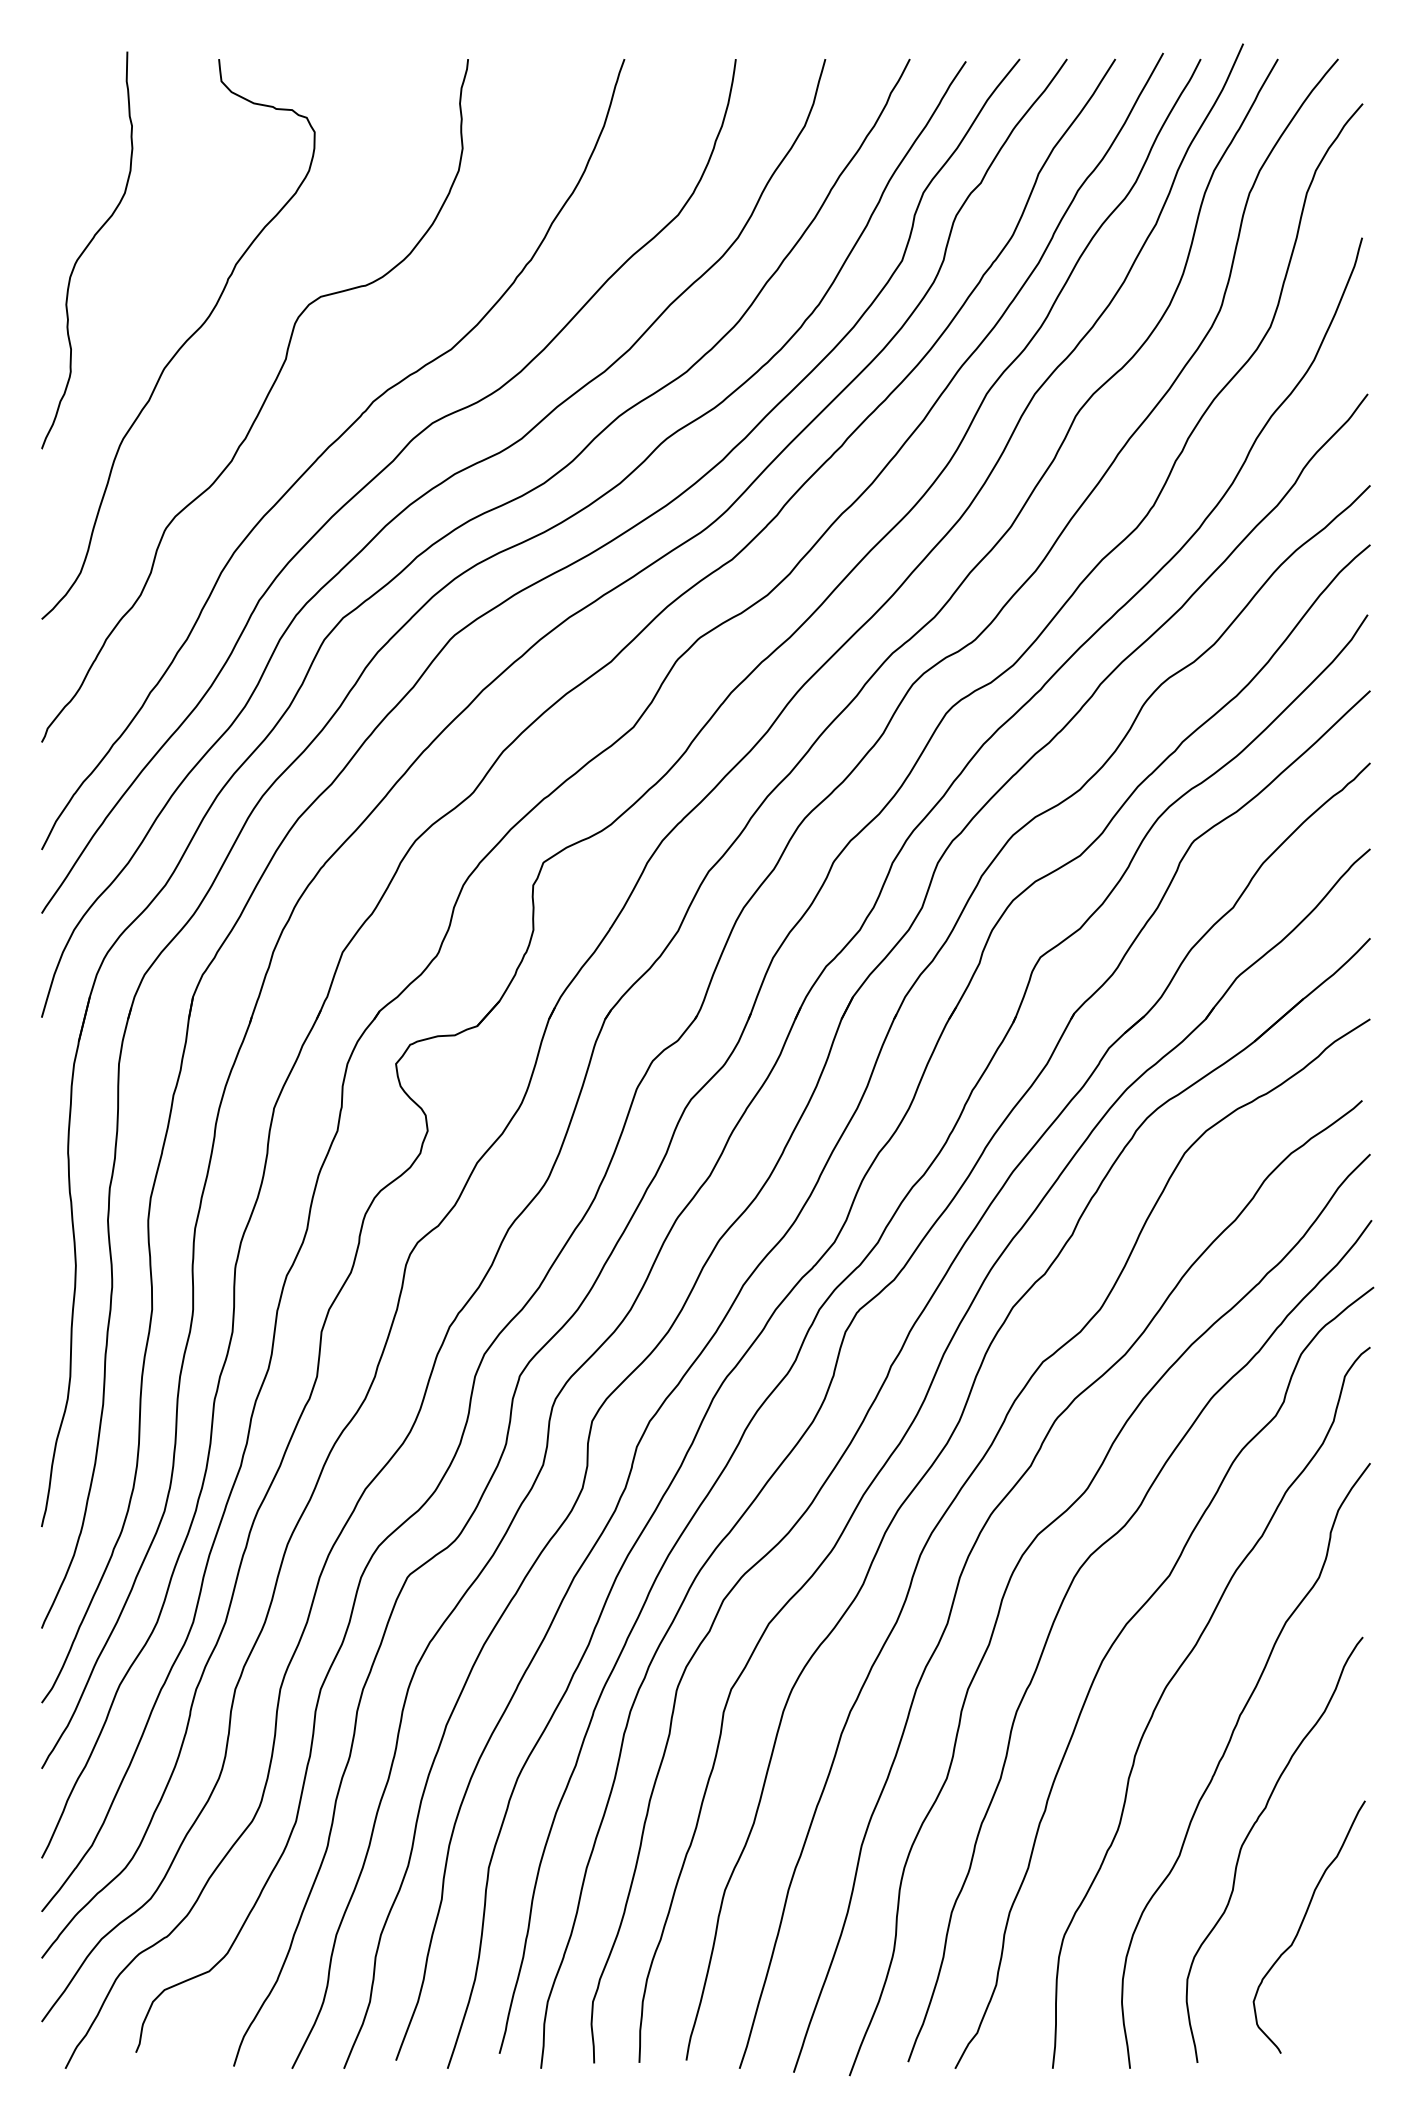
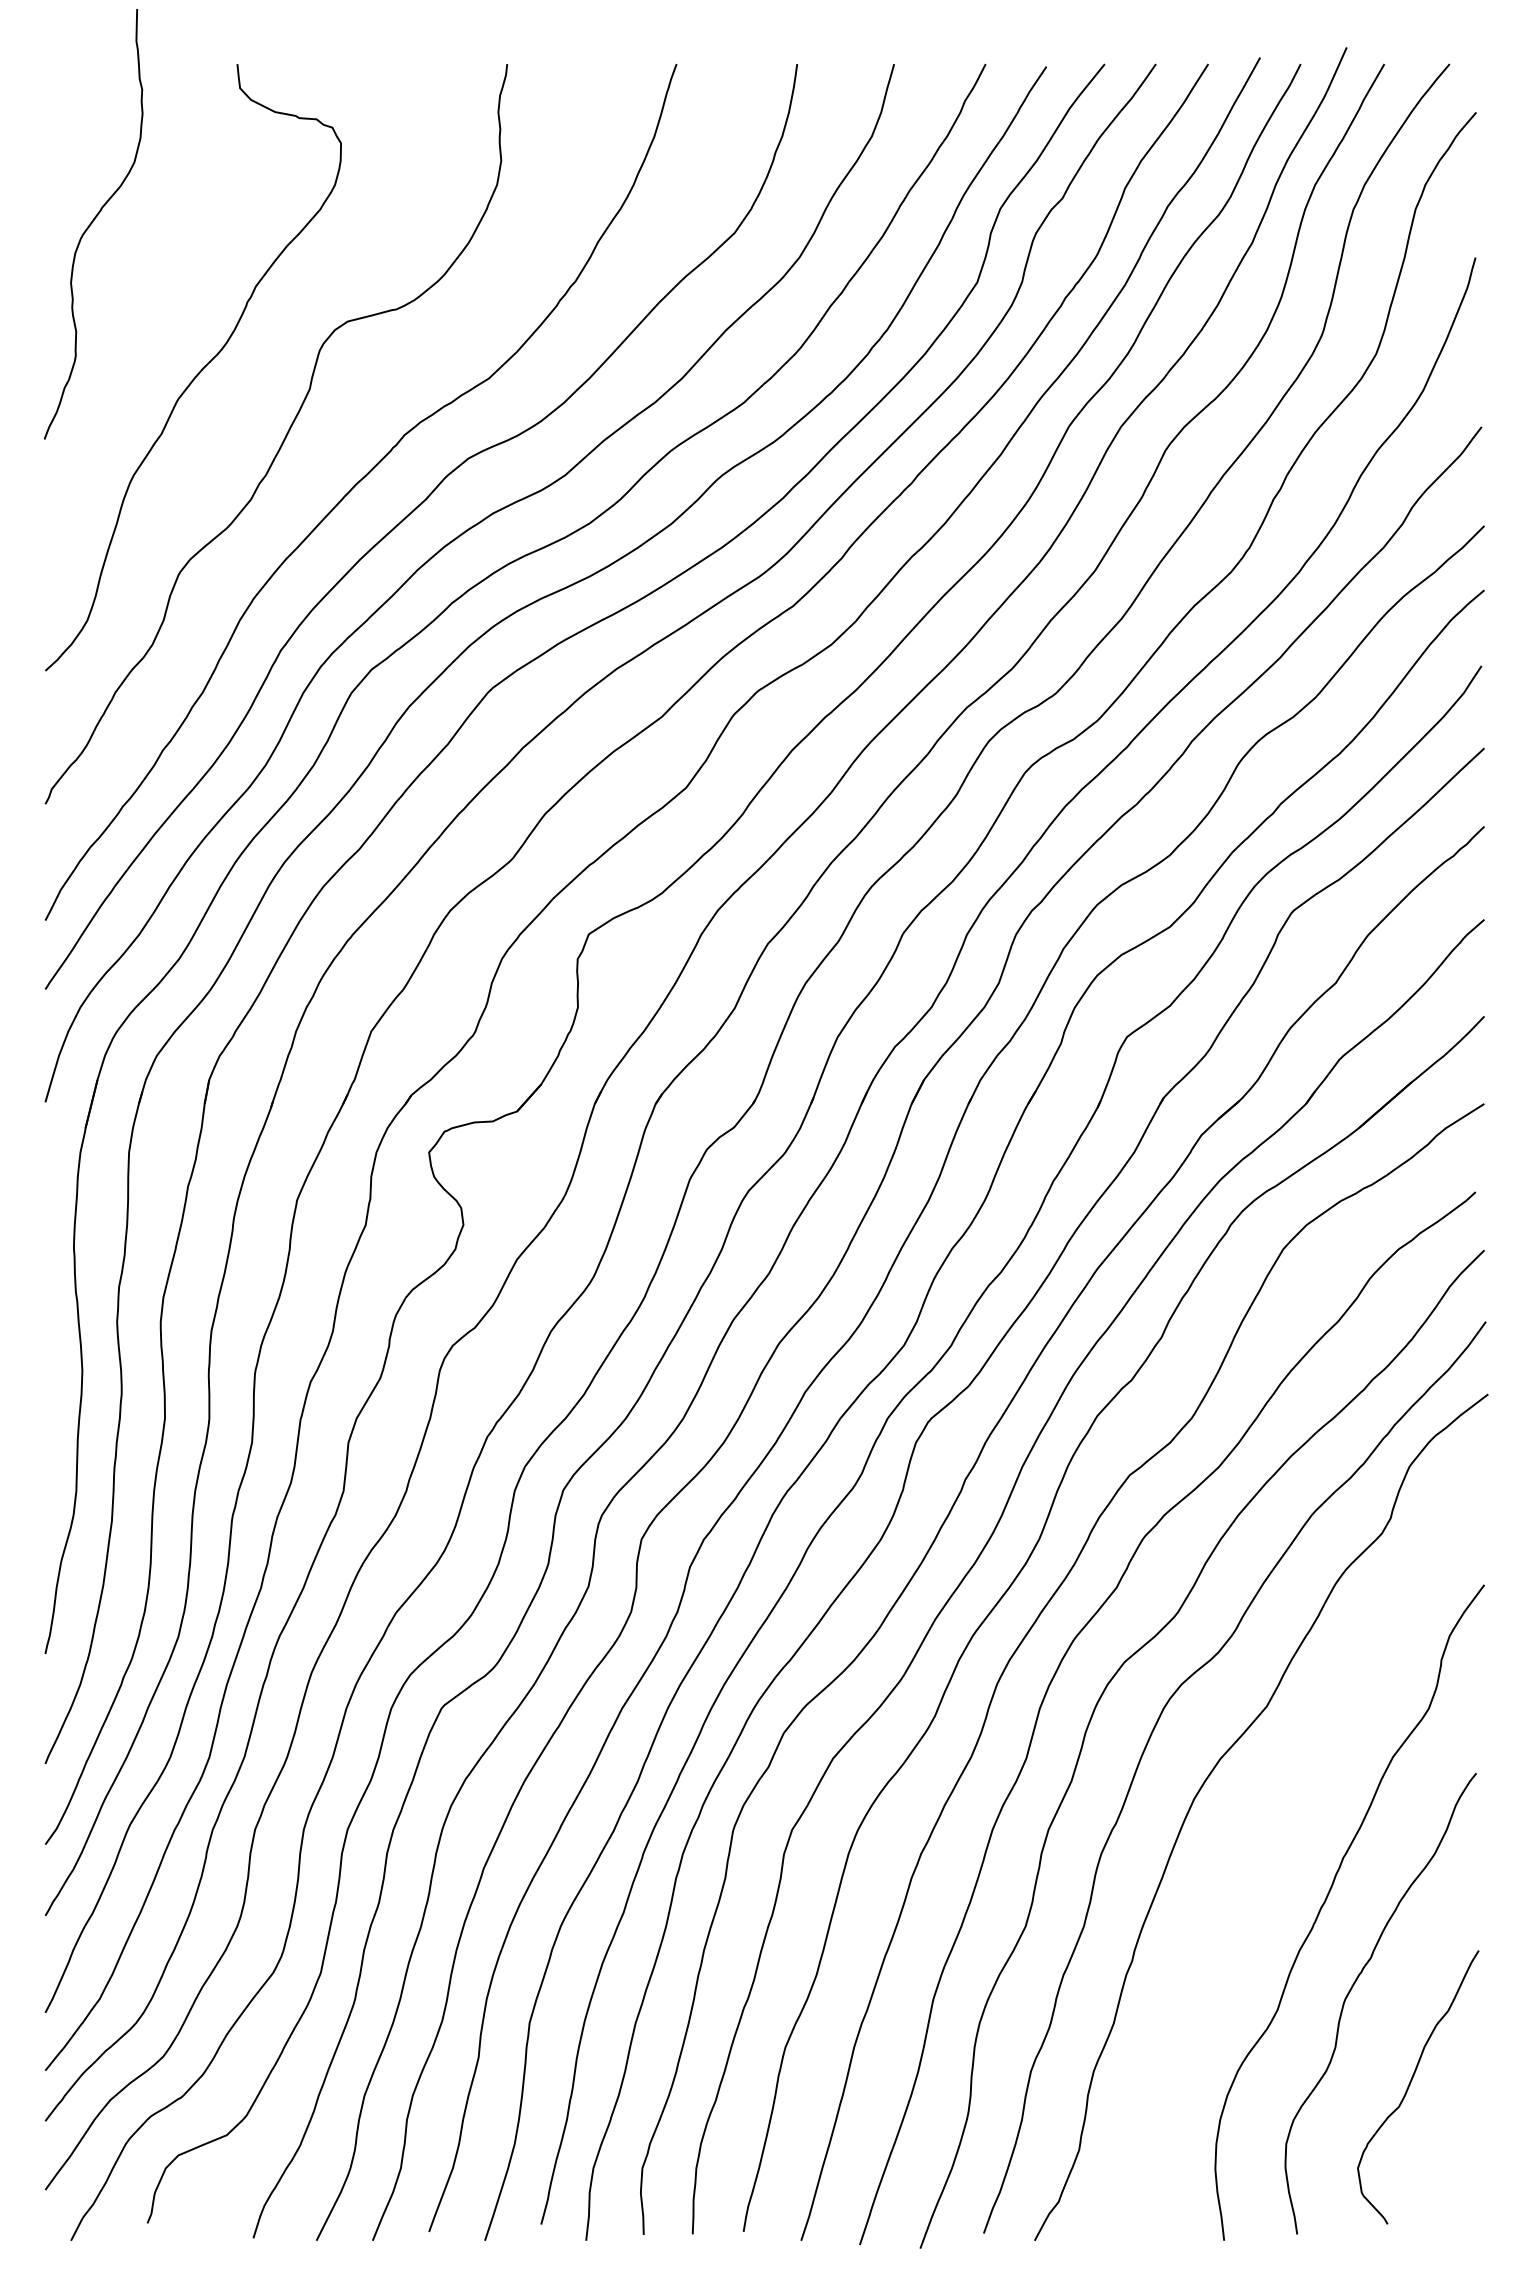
curve: (86, 249) -> (92, 223), moved
curve: (1173, 1677) -> (1271, 1817), removed

